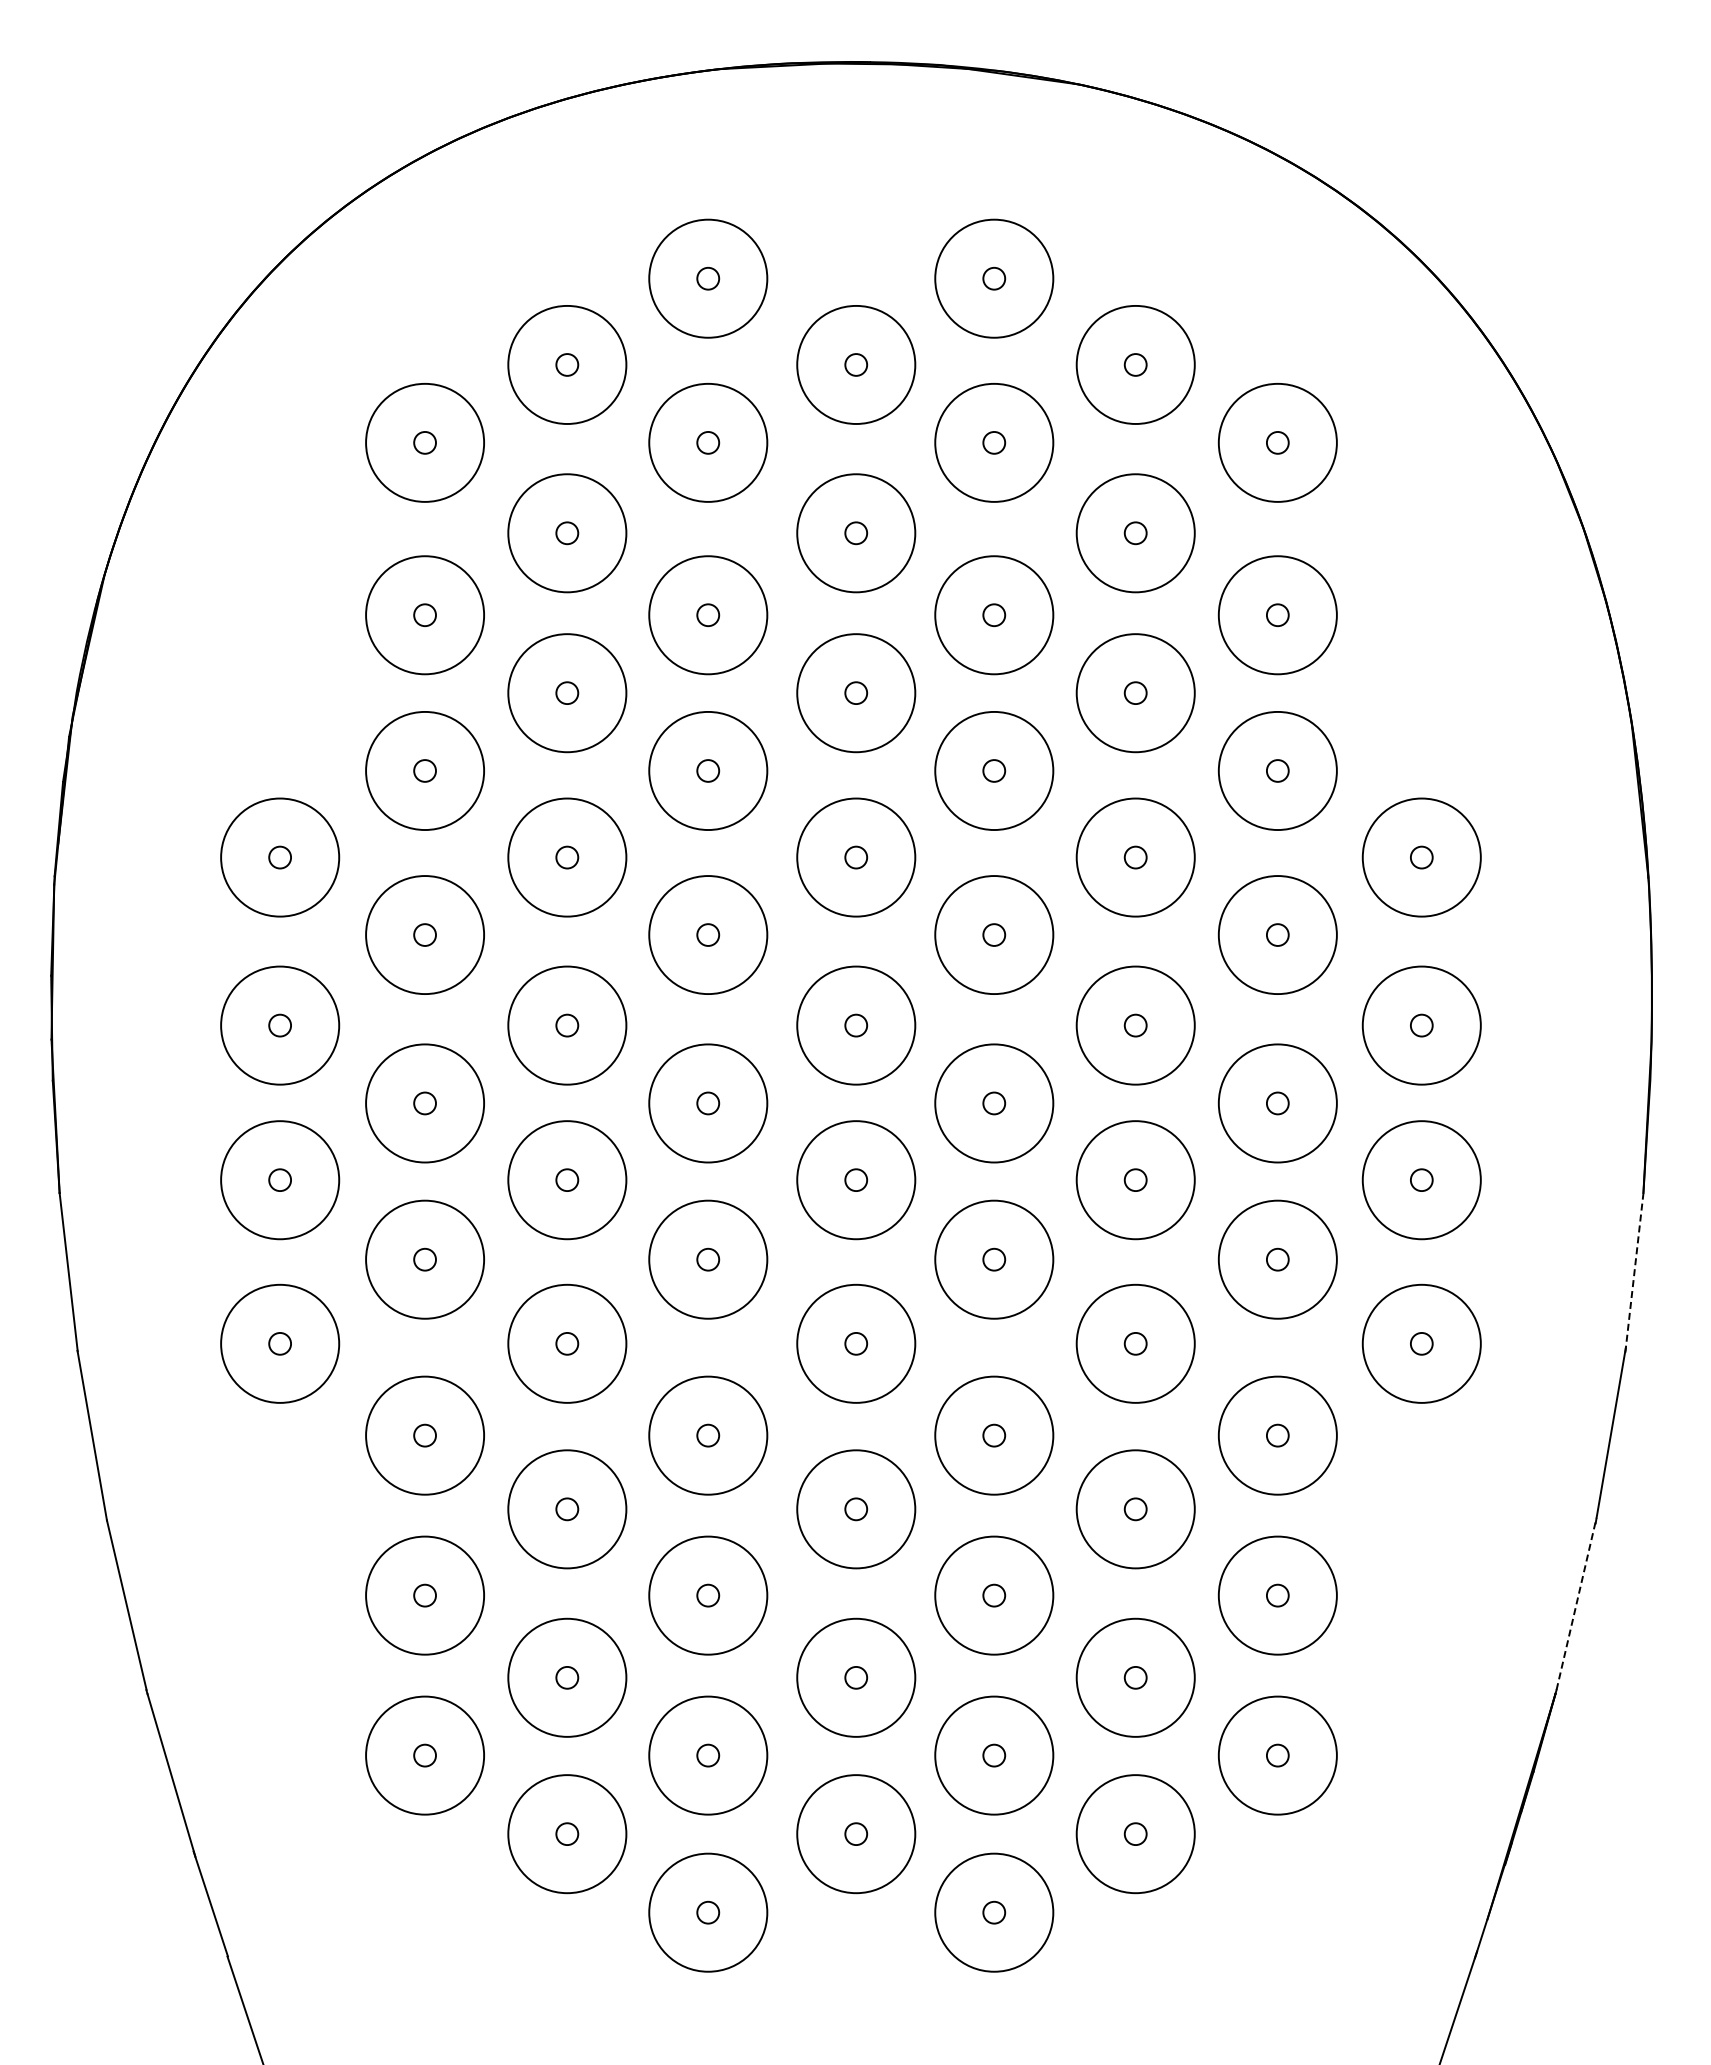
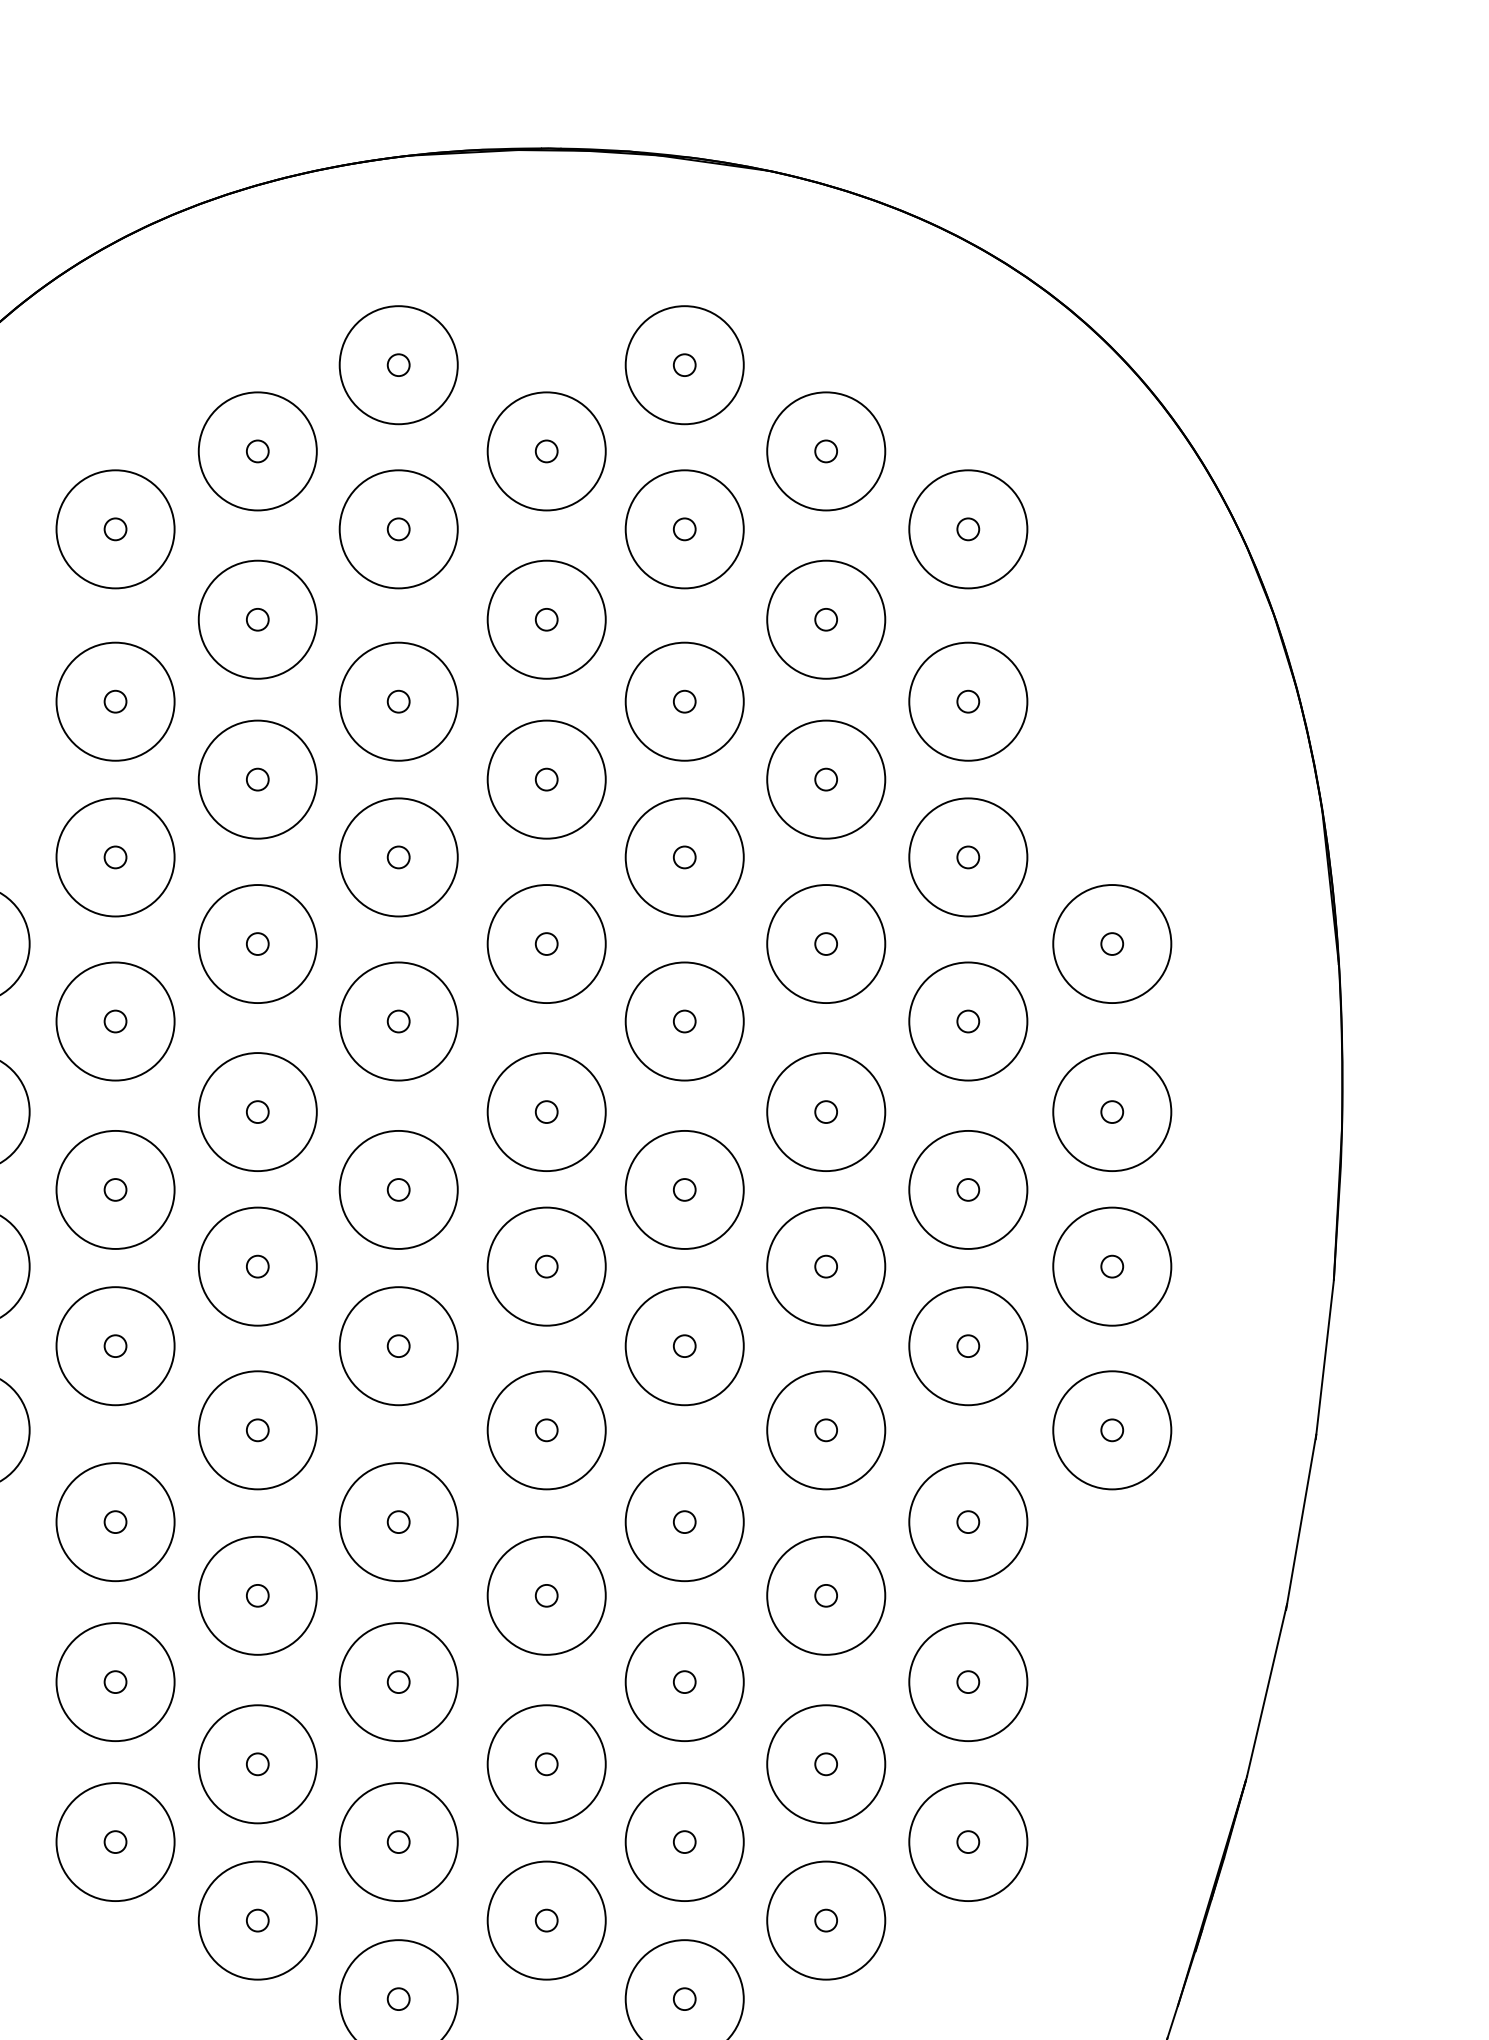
line: (1634, 1273) -> (1324, 1359), dashed -> solid
line: (1576, 1603) -> (1266, 1689), dashed -> solid

